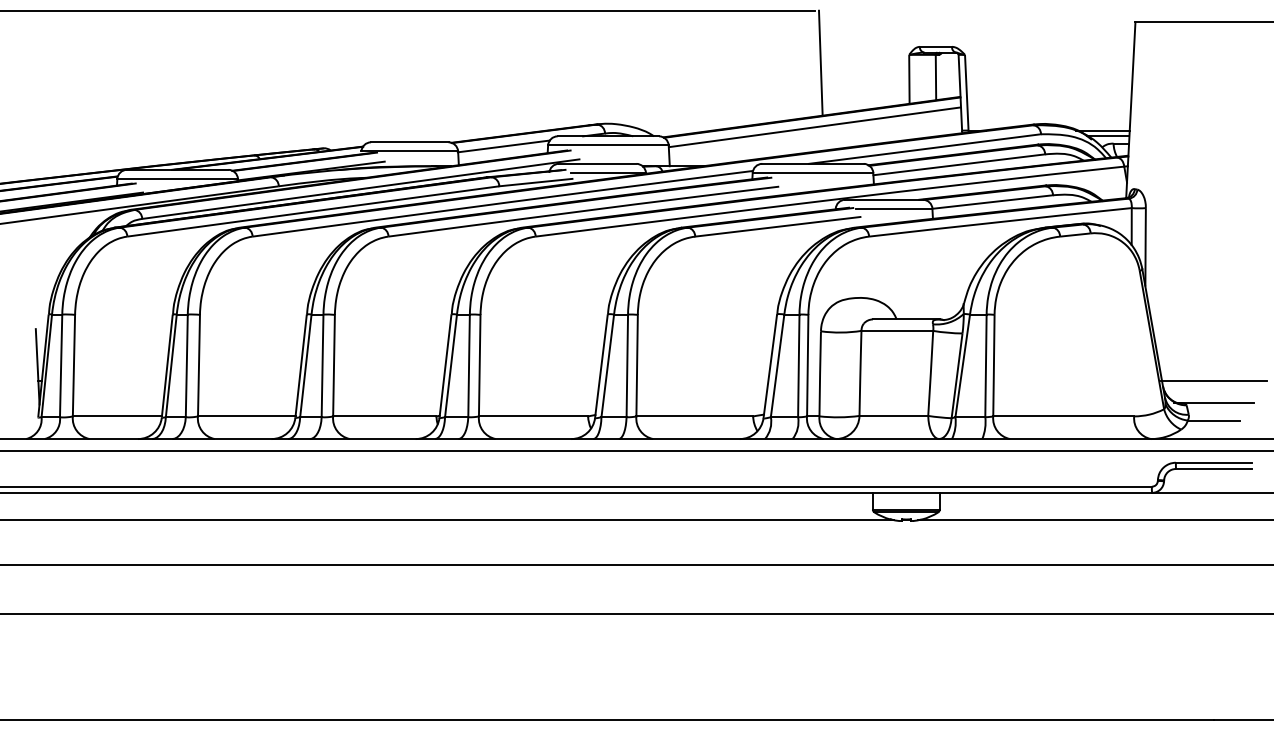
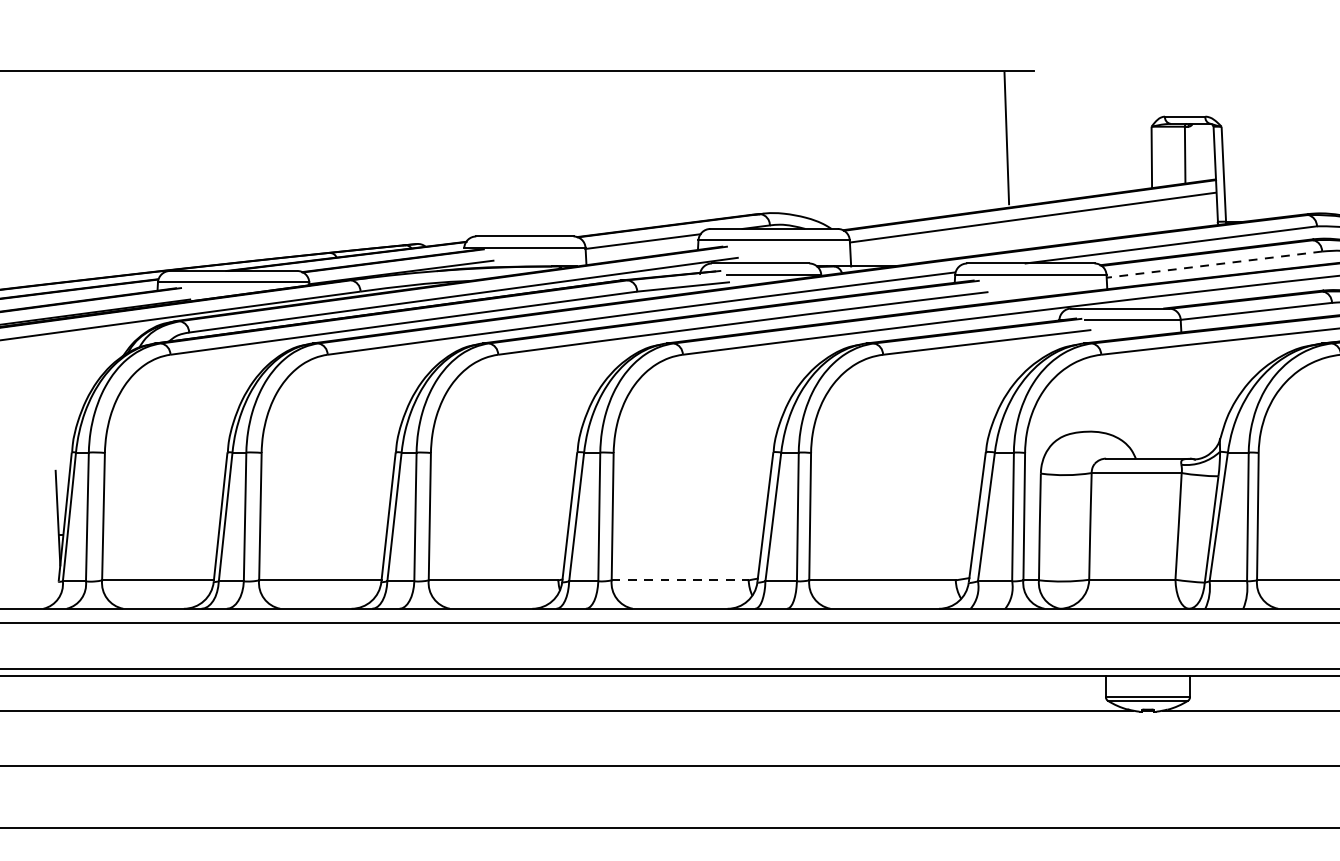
line: (820, 62) -> (1006, 137), moved
line: (958, 164) -> (1213, 264), solid -> dashed
line: (533, 416) -> (680, 580), solid -> dashed

